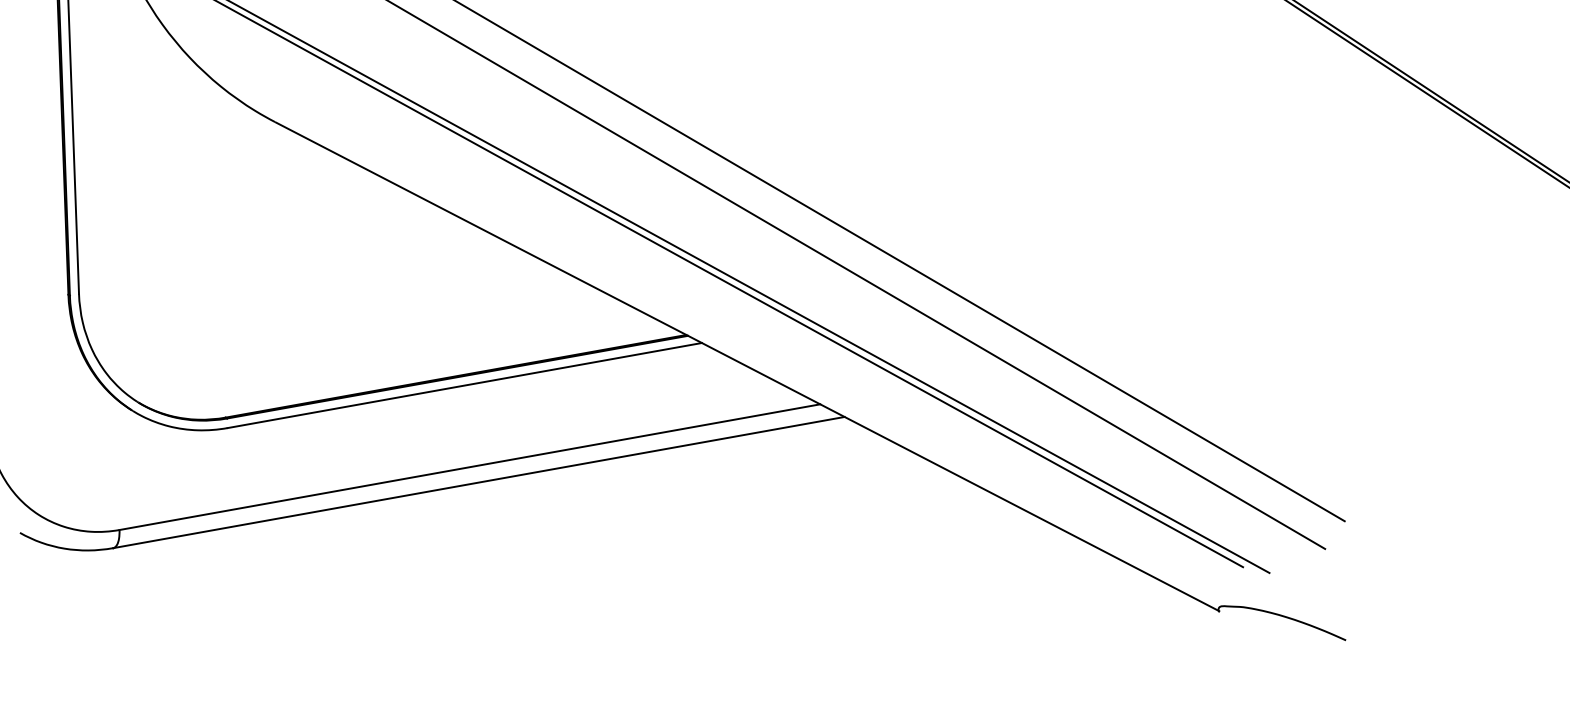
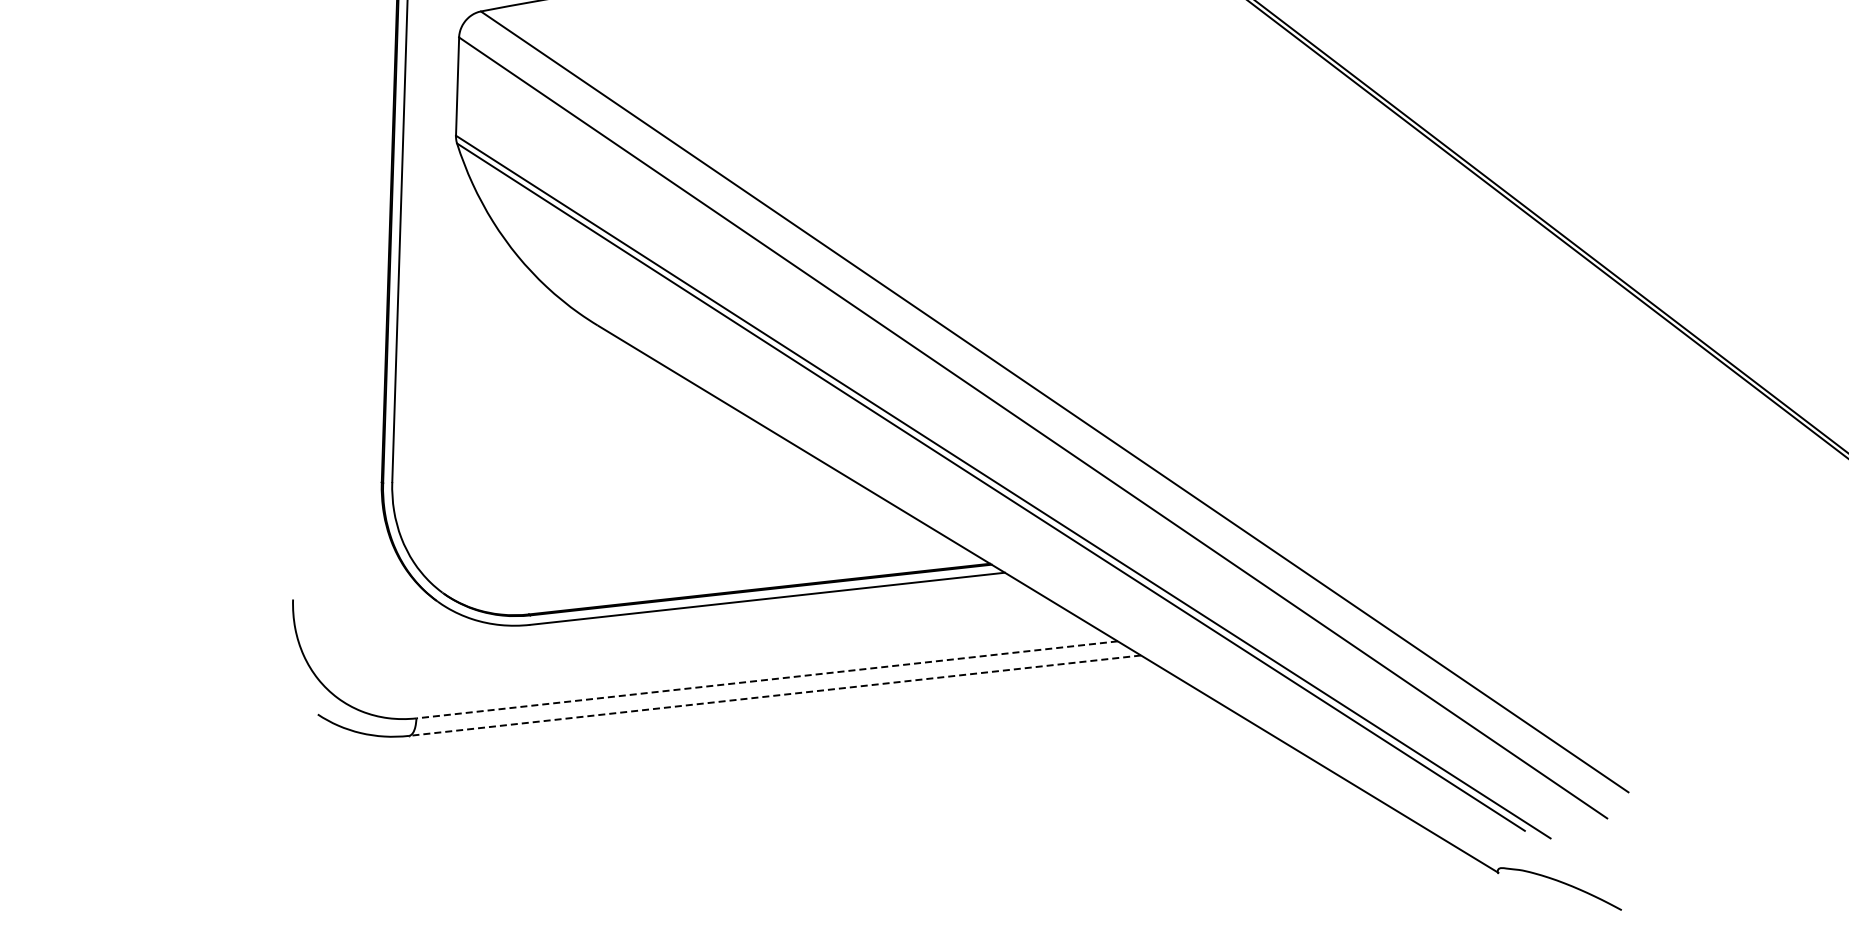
line: (470, 466) -> (767, 679), solid -> dashed
line: (478, 482) -> (774, 695), solid -> dashed

